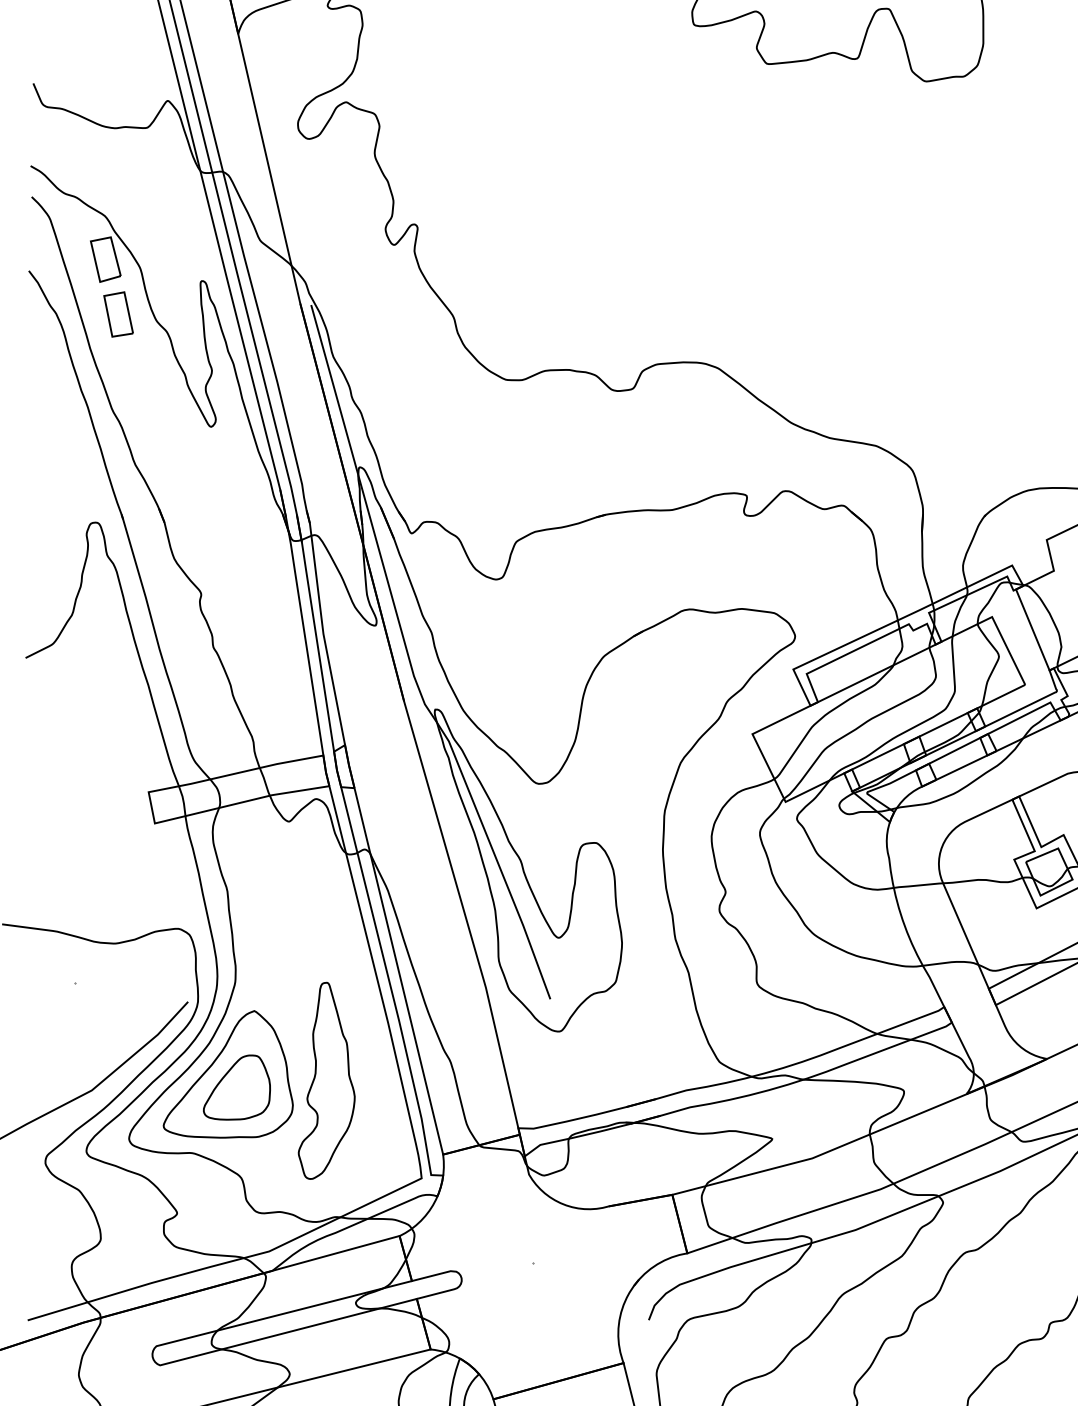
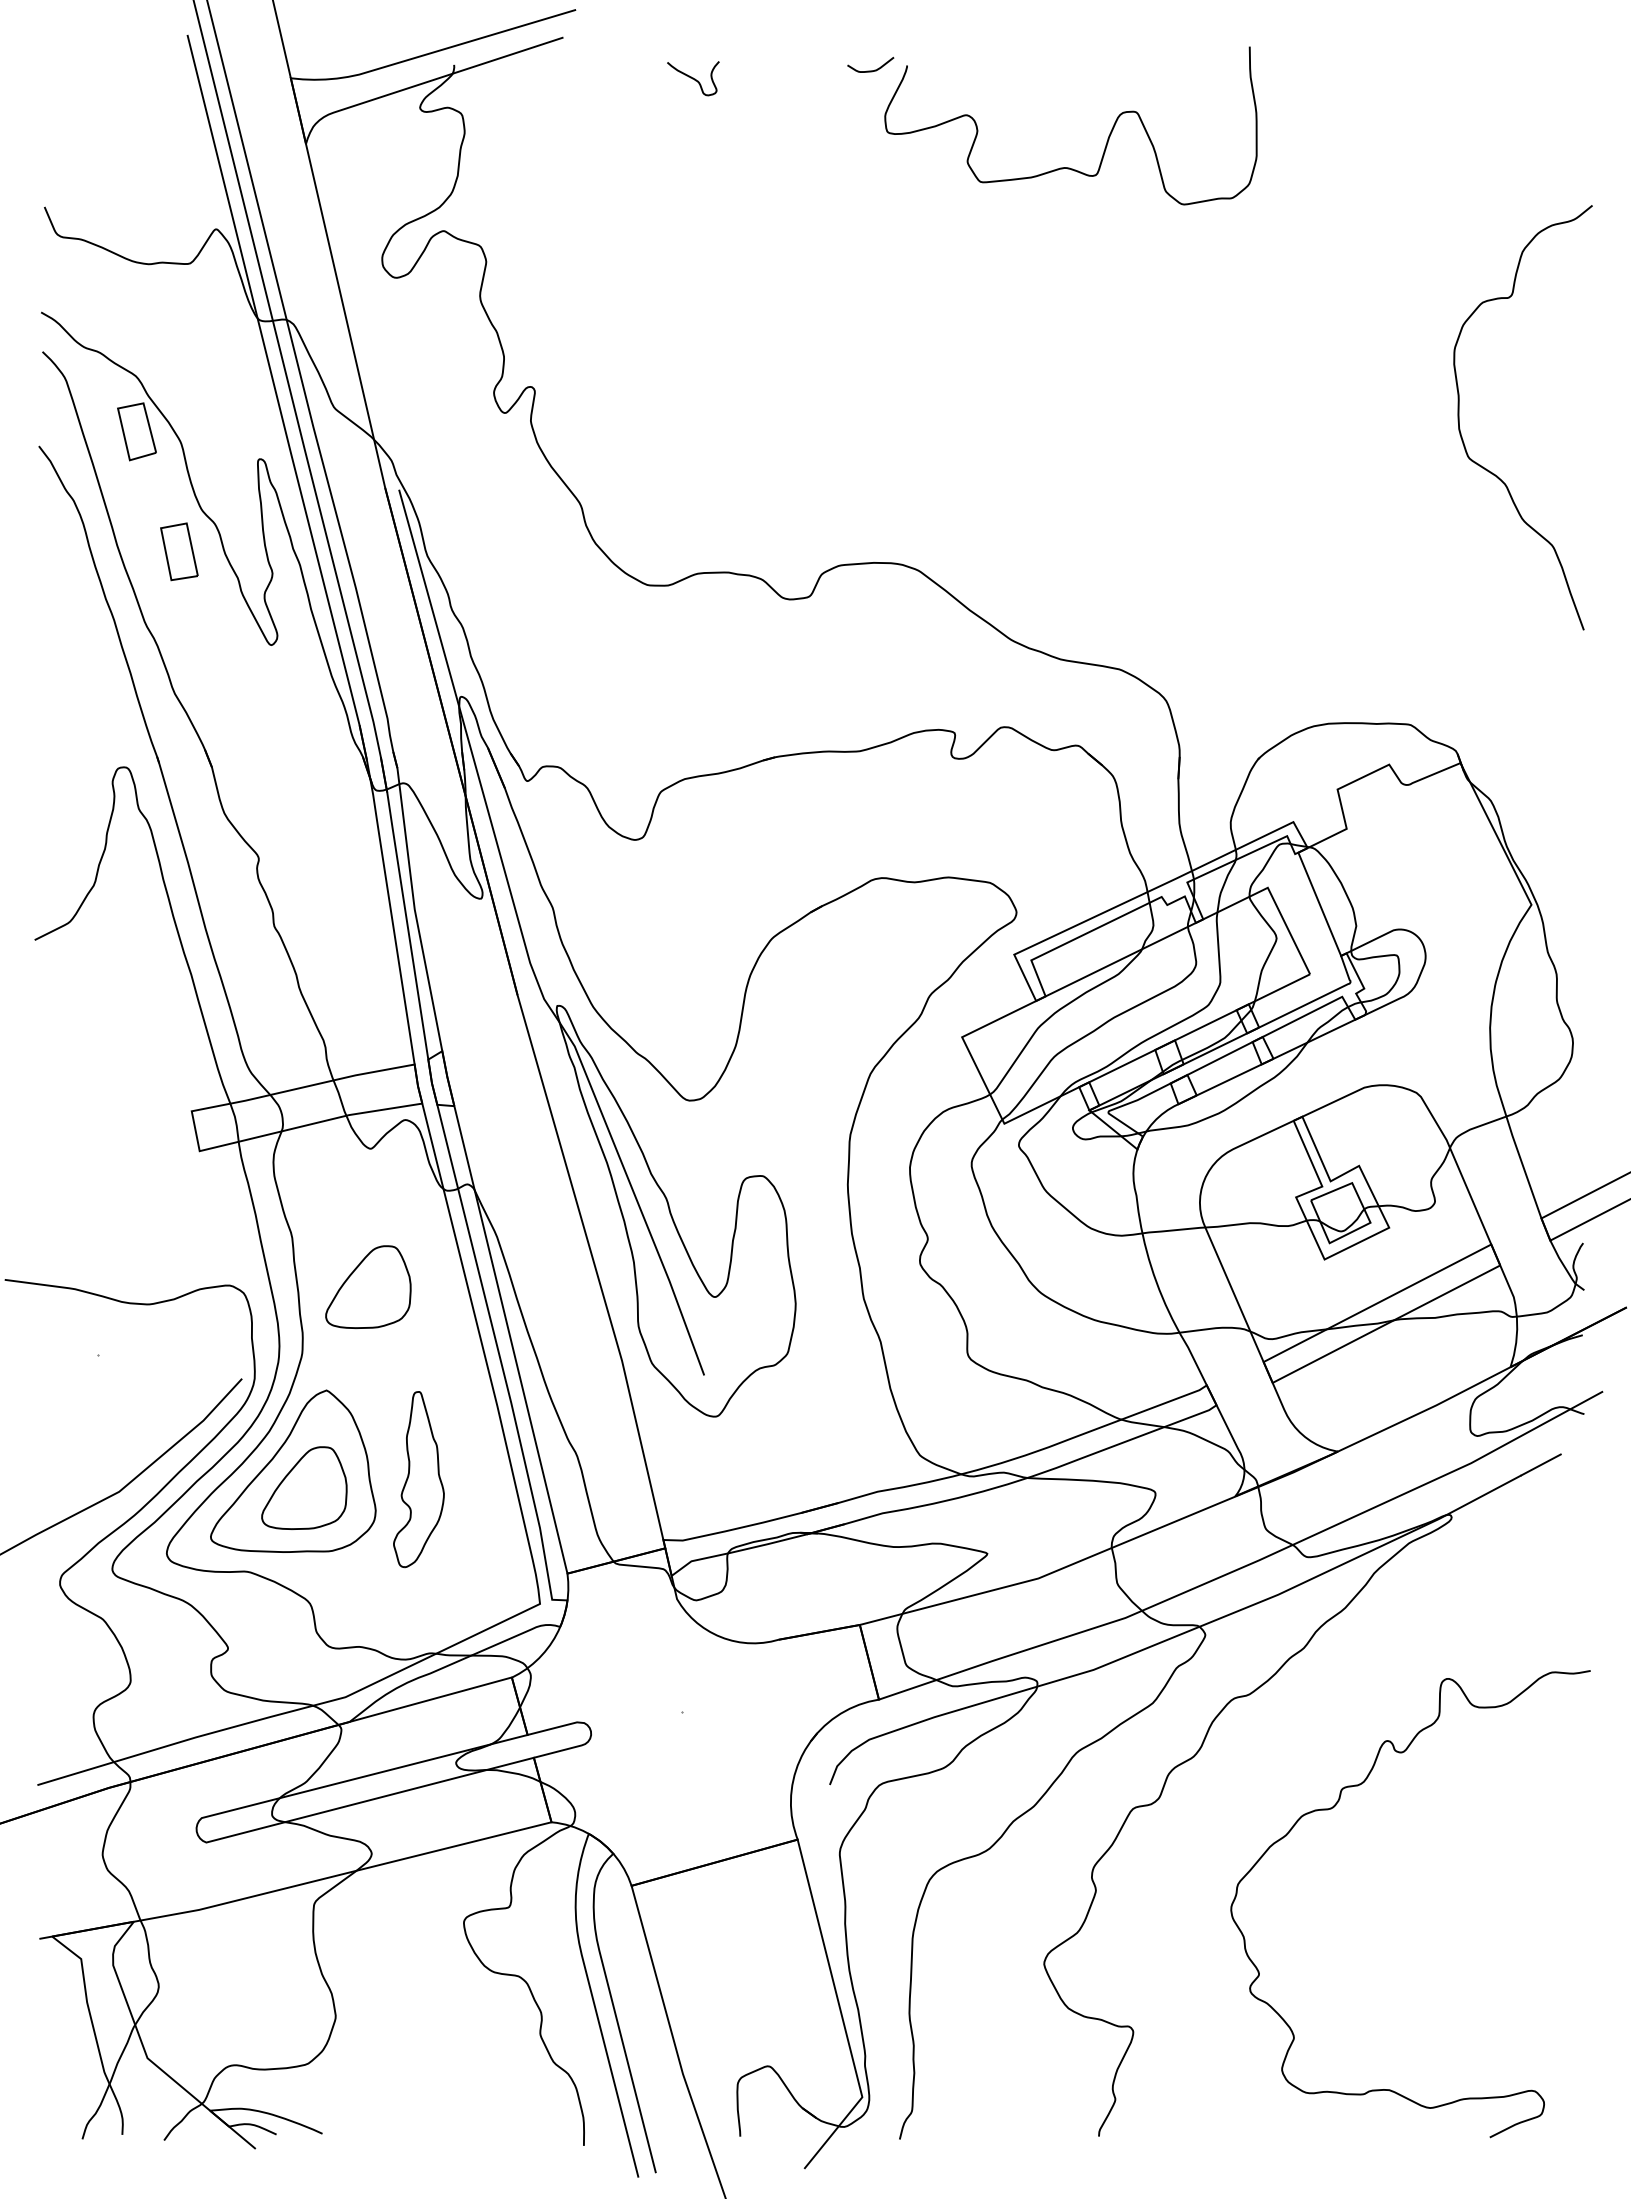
part: (118, 314) -> (179, 551), moved
part: (287, 929) -> (368, 1286), added
part: (326, 1080) -> (418, 1479), size x0.7

